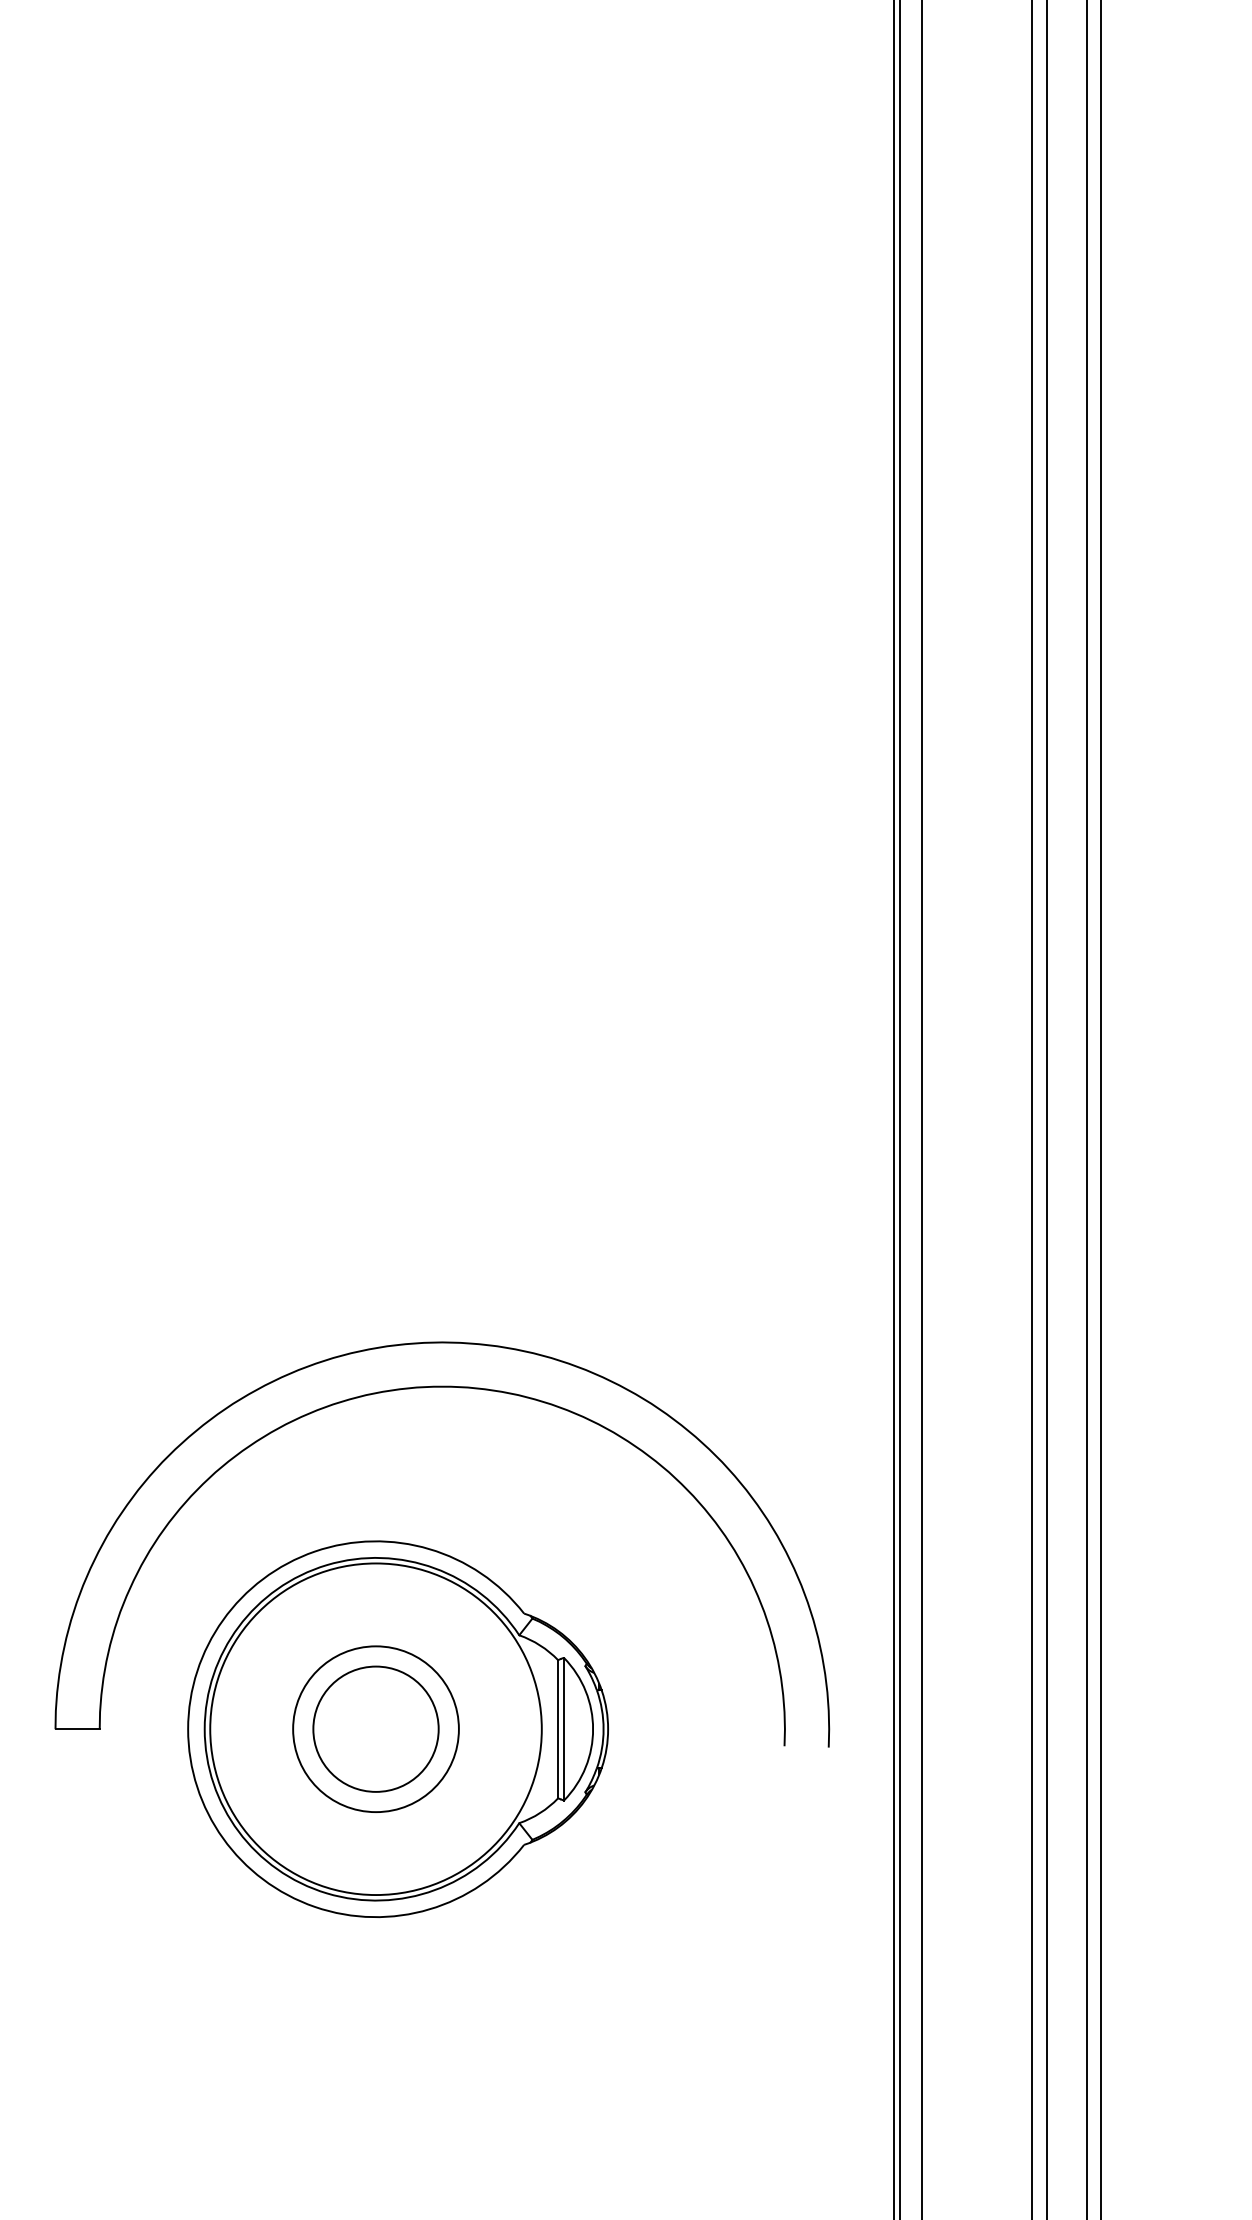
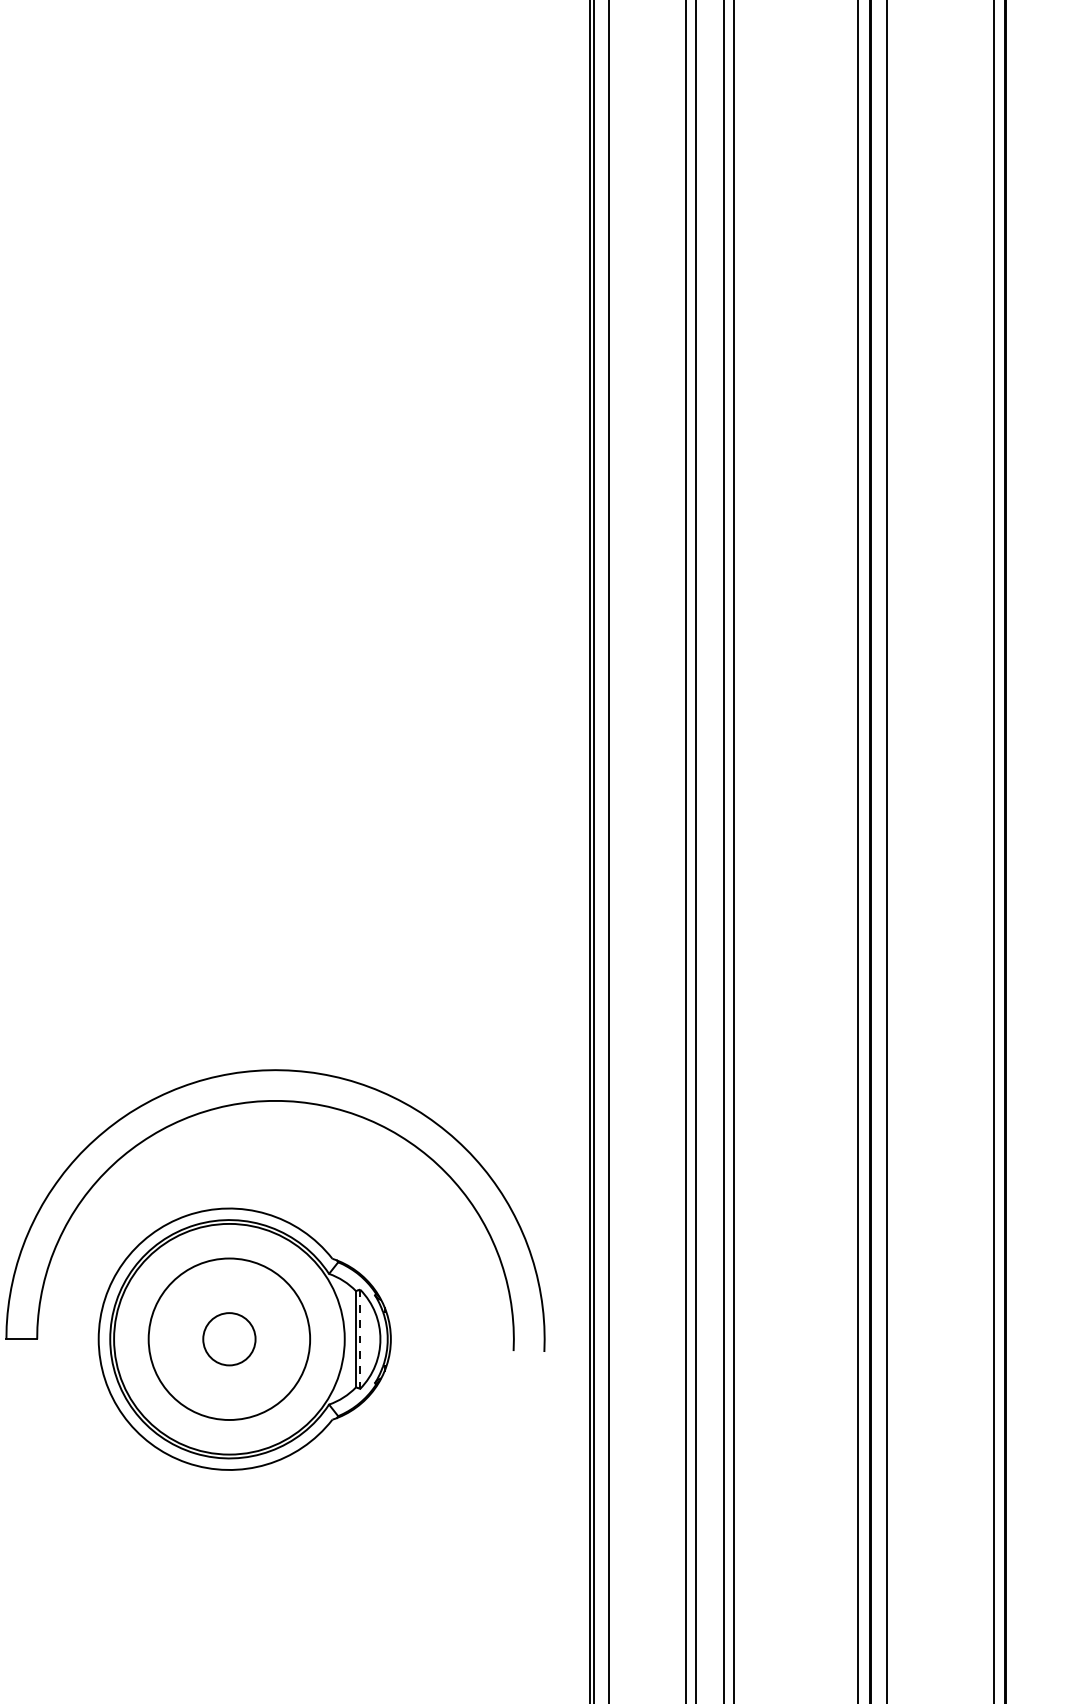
circle: (376, 1728) -> (229, 1338), size x0.6
circle: (376, 1728) -> (229, 1338), size x1.4
line: (564, 1729) -> (360, 1339), solid -> dashed

